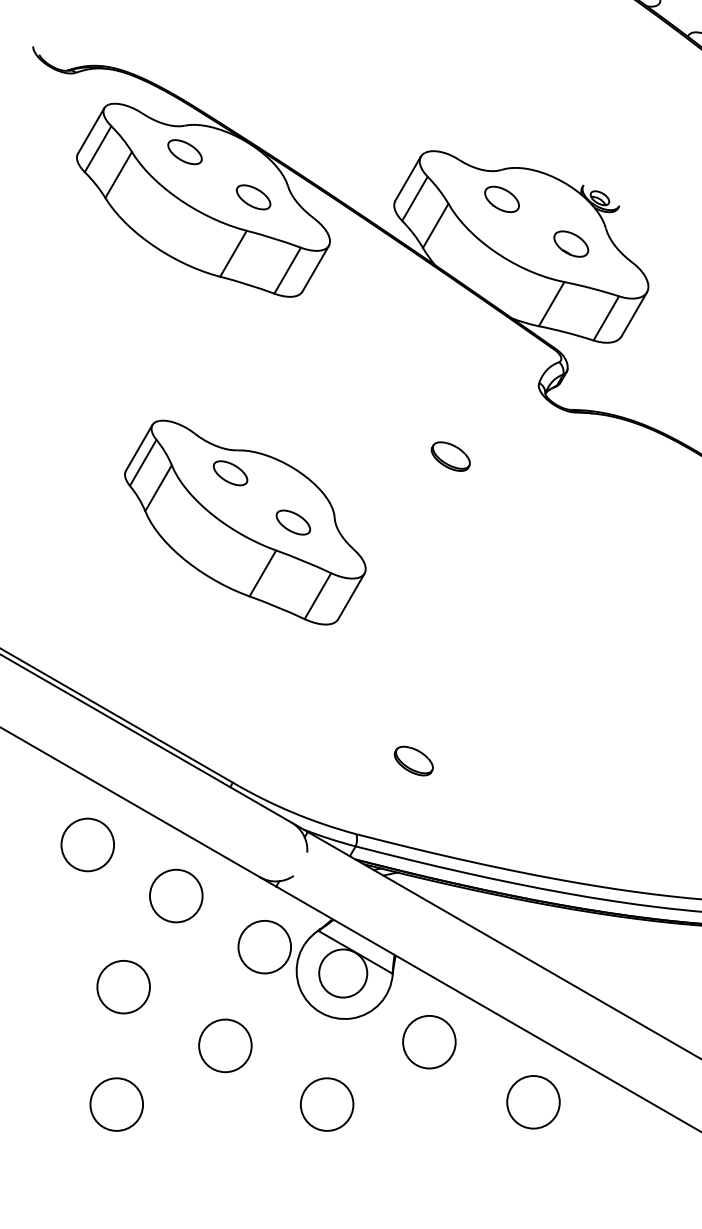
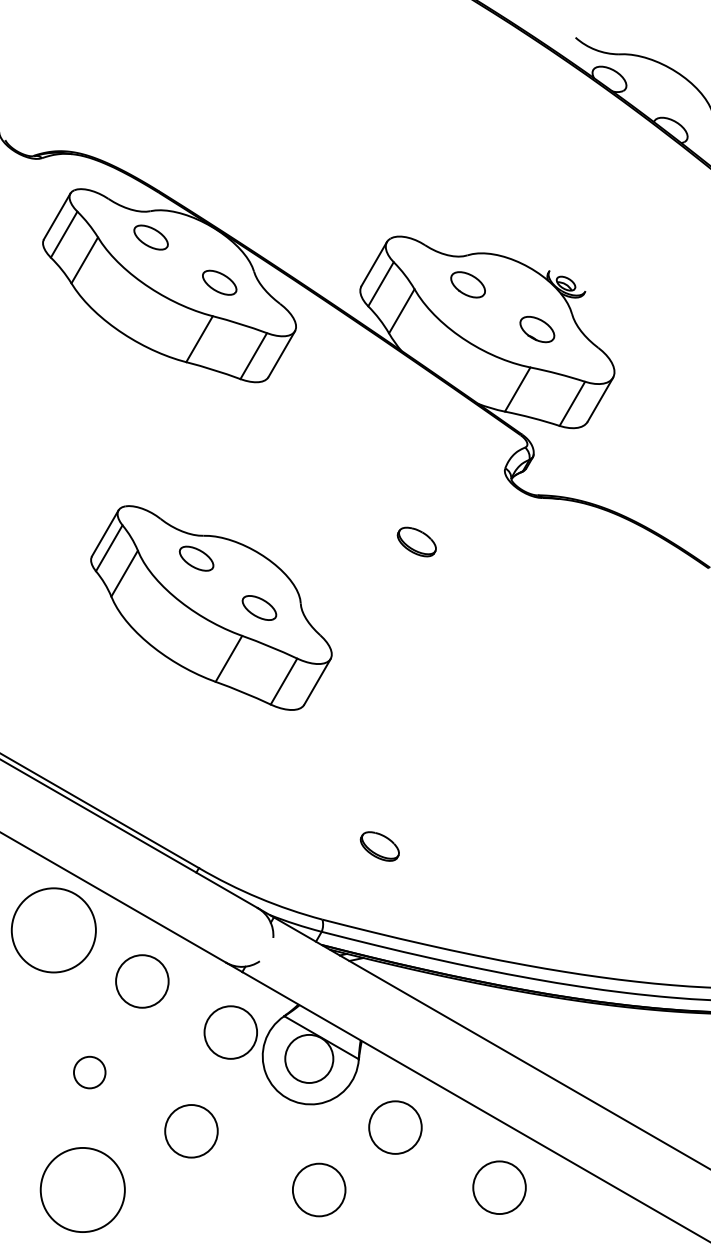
circle: (87, 845) -> (53, 930), size x1.6
circle: (123, 987) -> (89, 1072), size x0.6
circle: (116, 1104) -> (82, 1189), size x1.6
circle: (327, 1104) -> (319, 1189), moved

